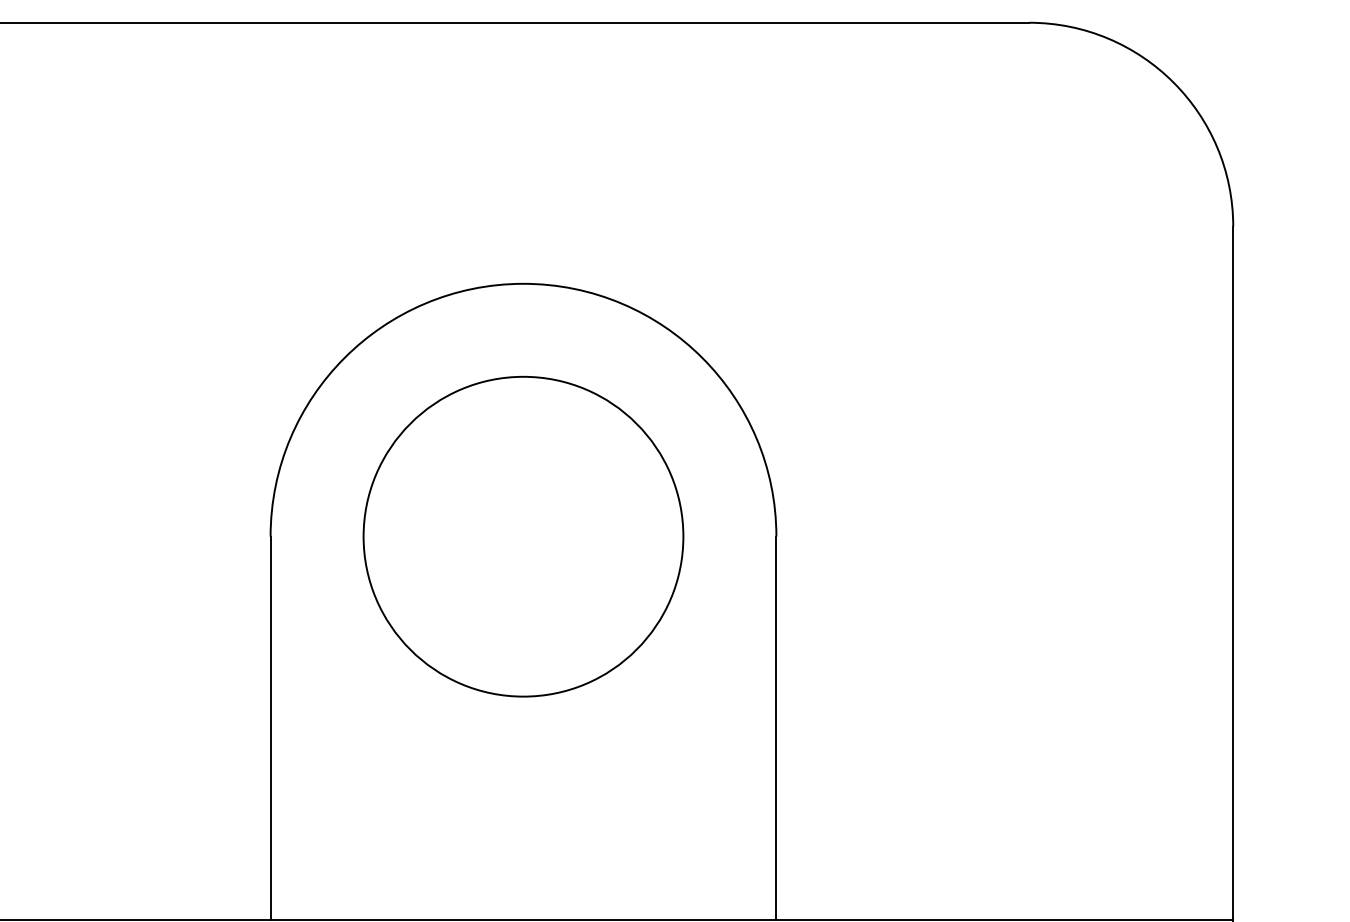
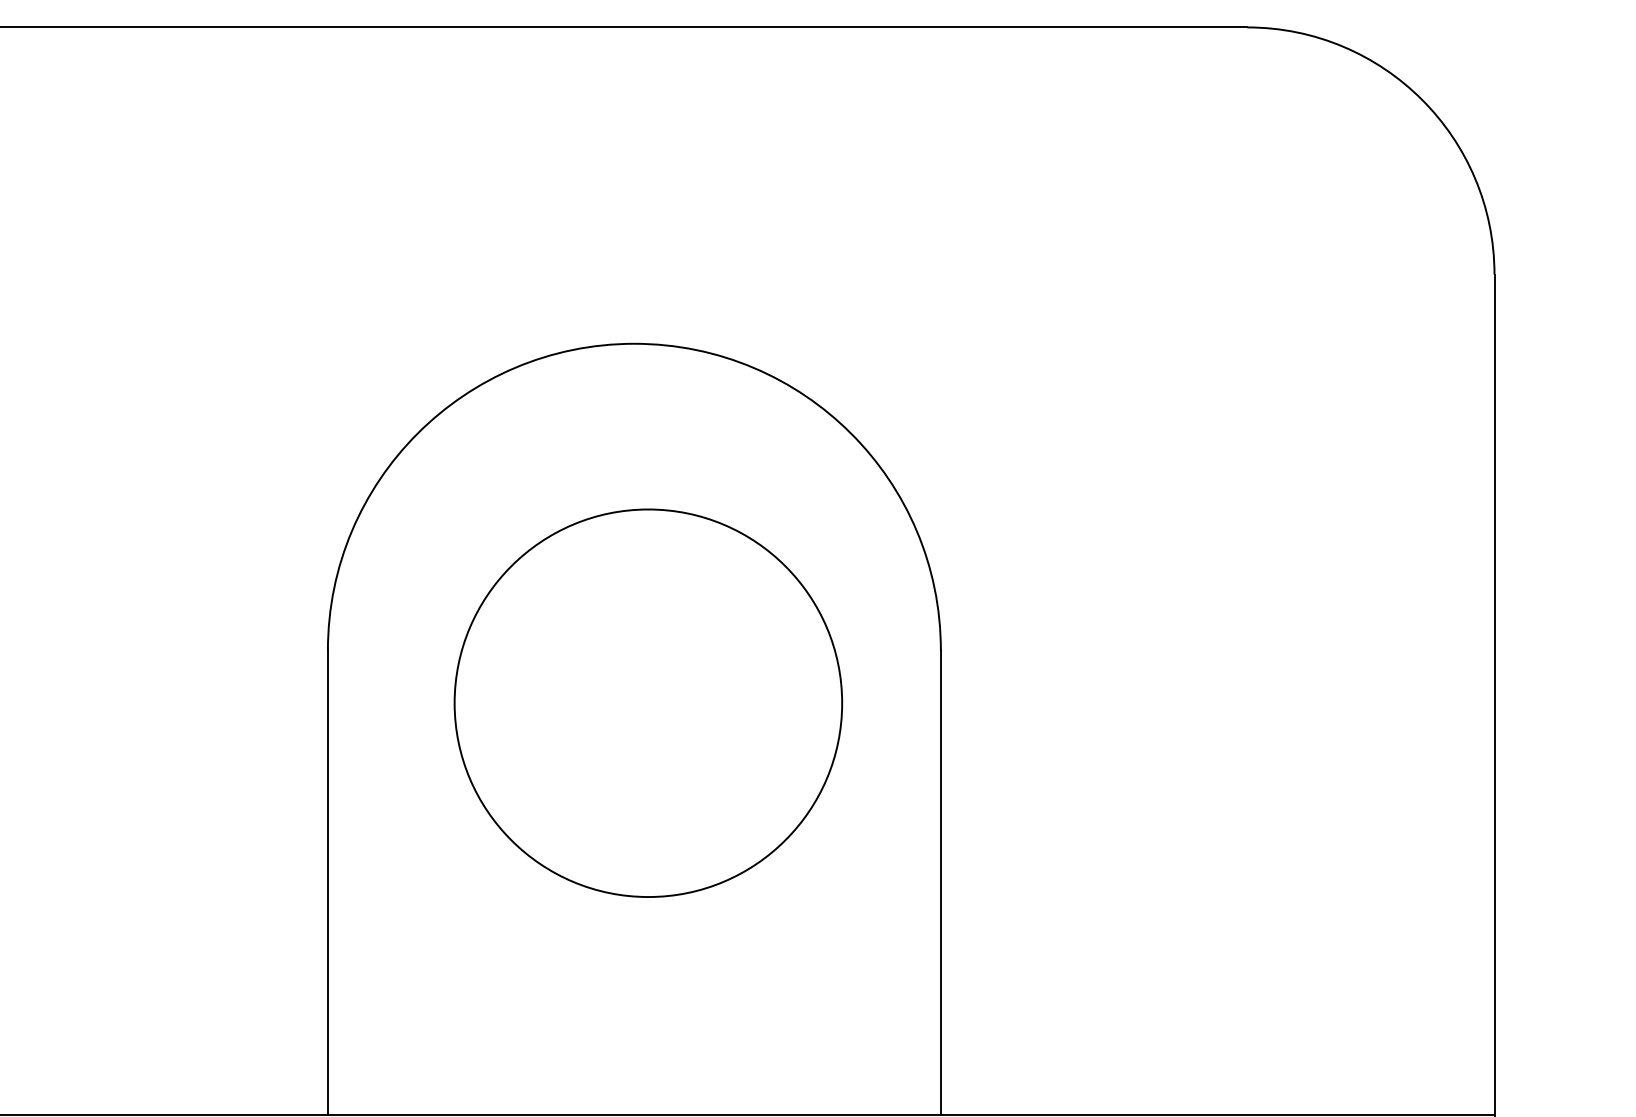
circle: (523, 536) -> (648, 702), moved

